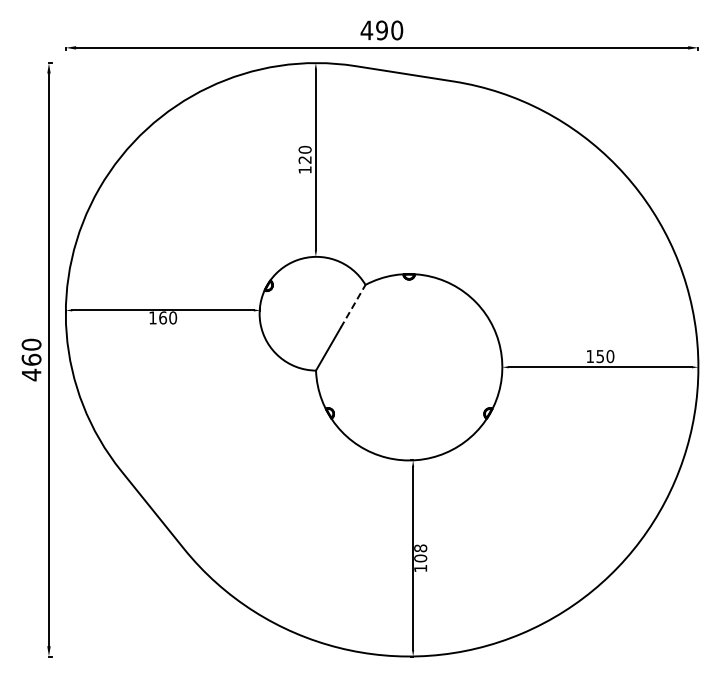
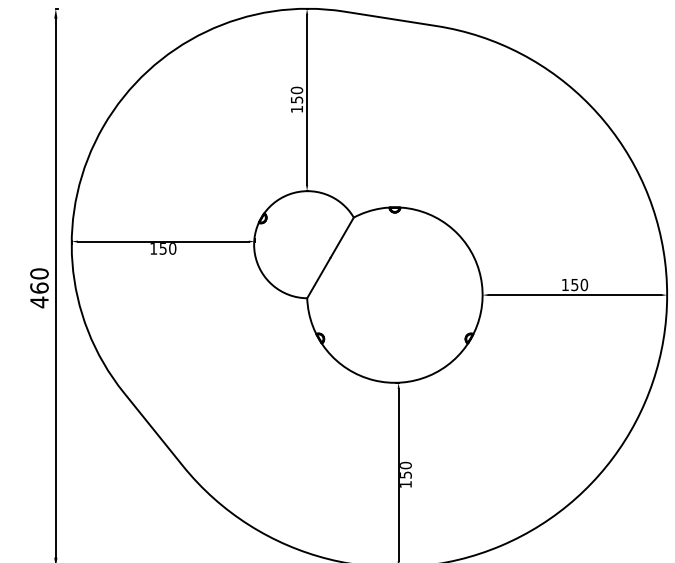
text: (304, 159) -> (296, 99), 120 -> 150
line: (353, 306) -> (342, 237), dashed -> solid
text: (163, 317) -> (163, 248), 160 -> 150
text: (420, 553) -> (405, 470), 108 -> 150

